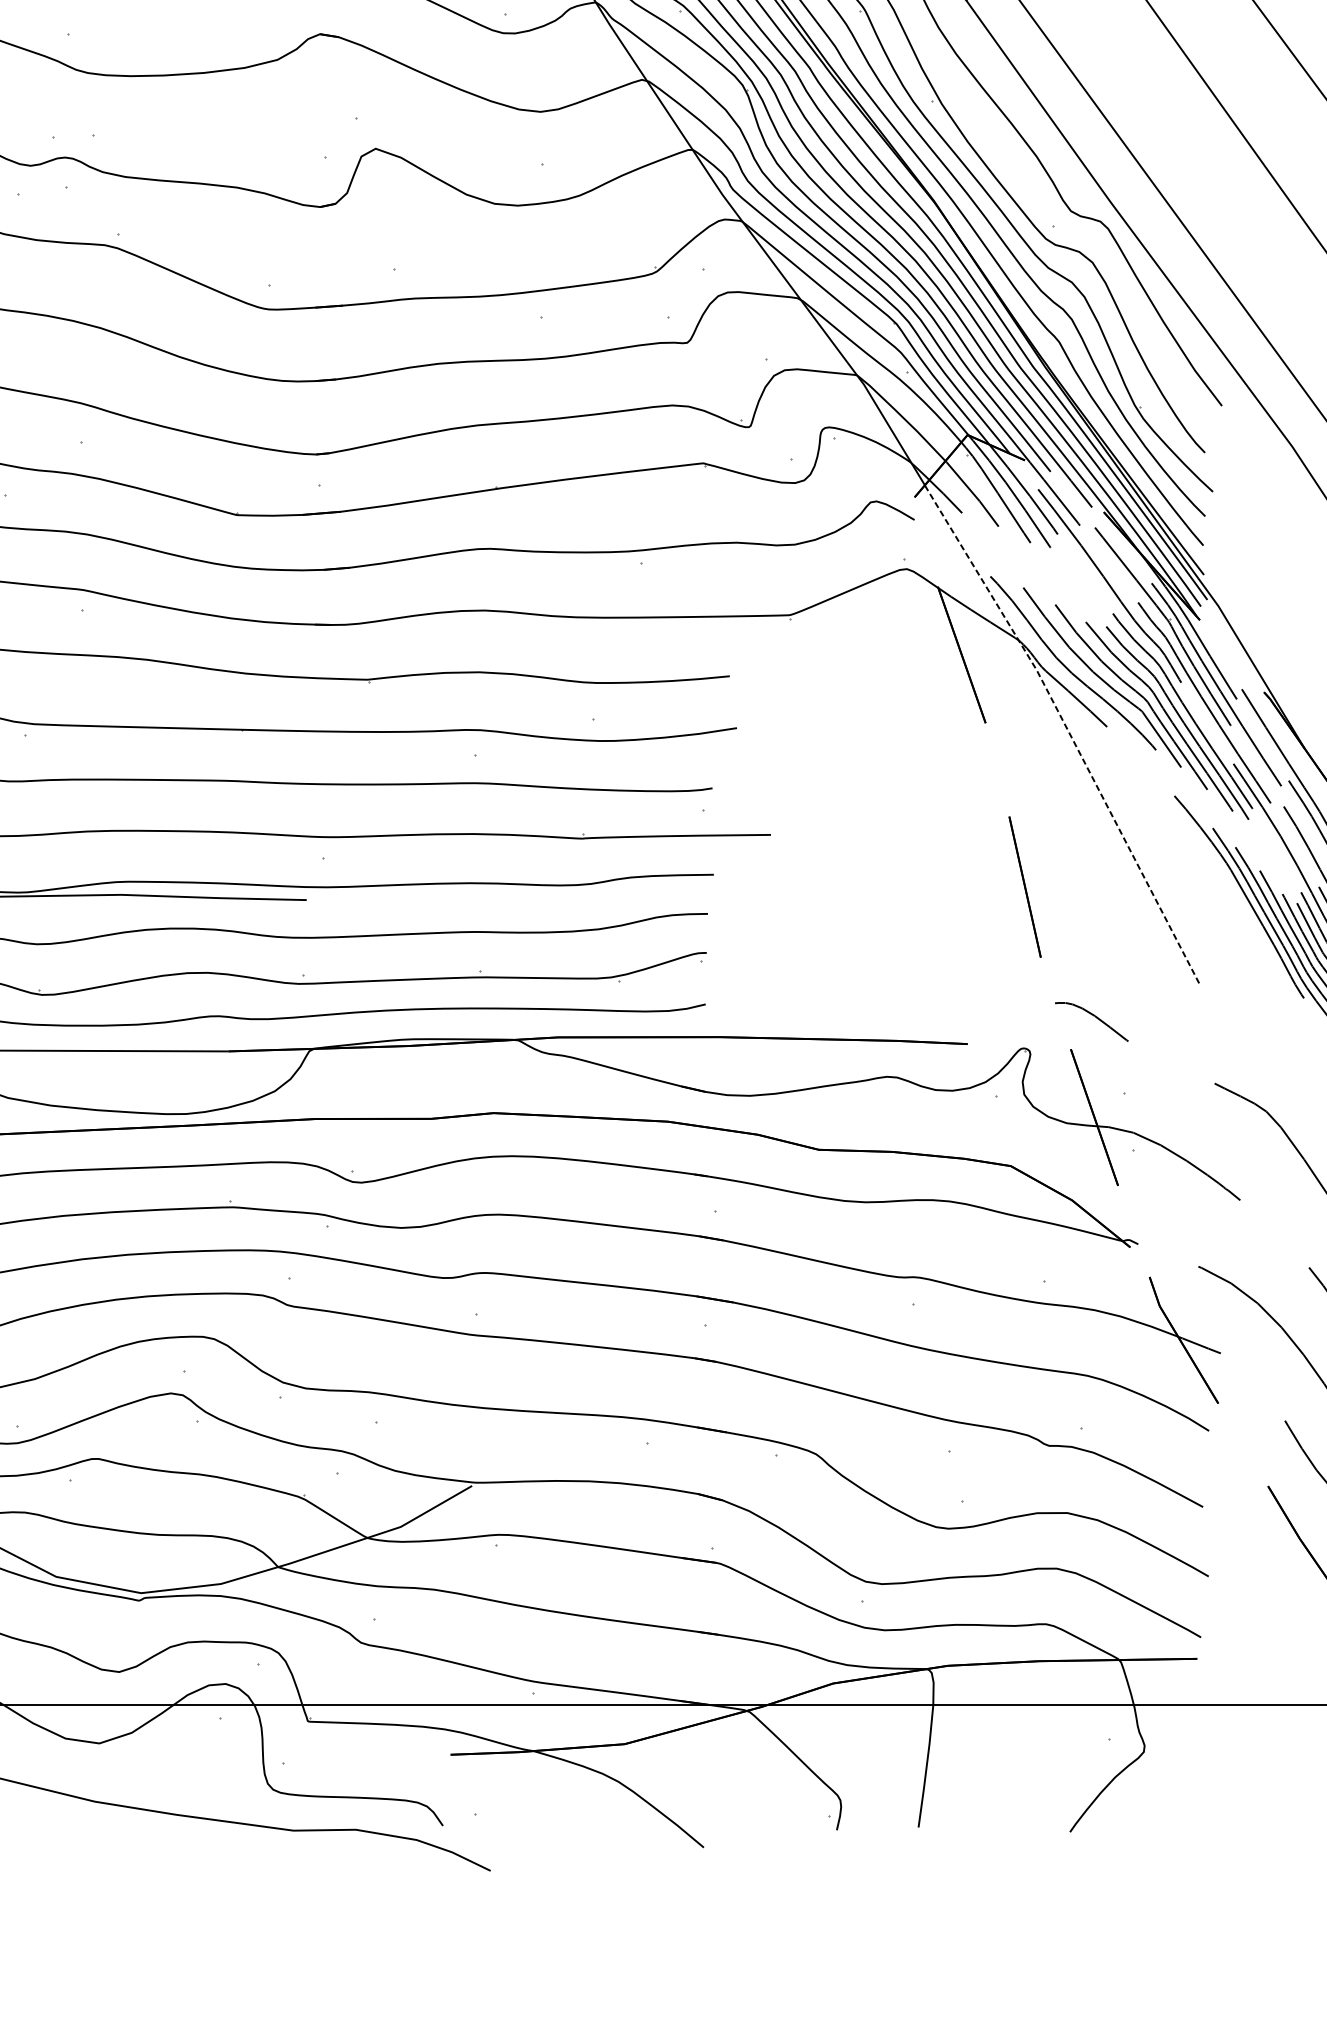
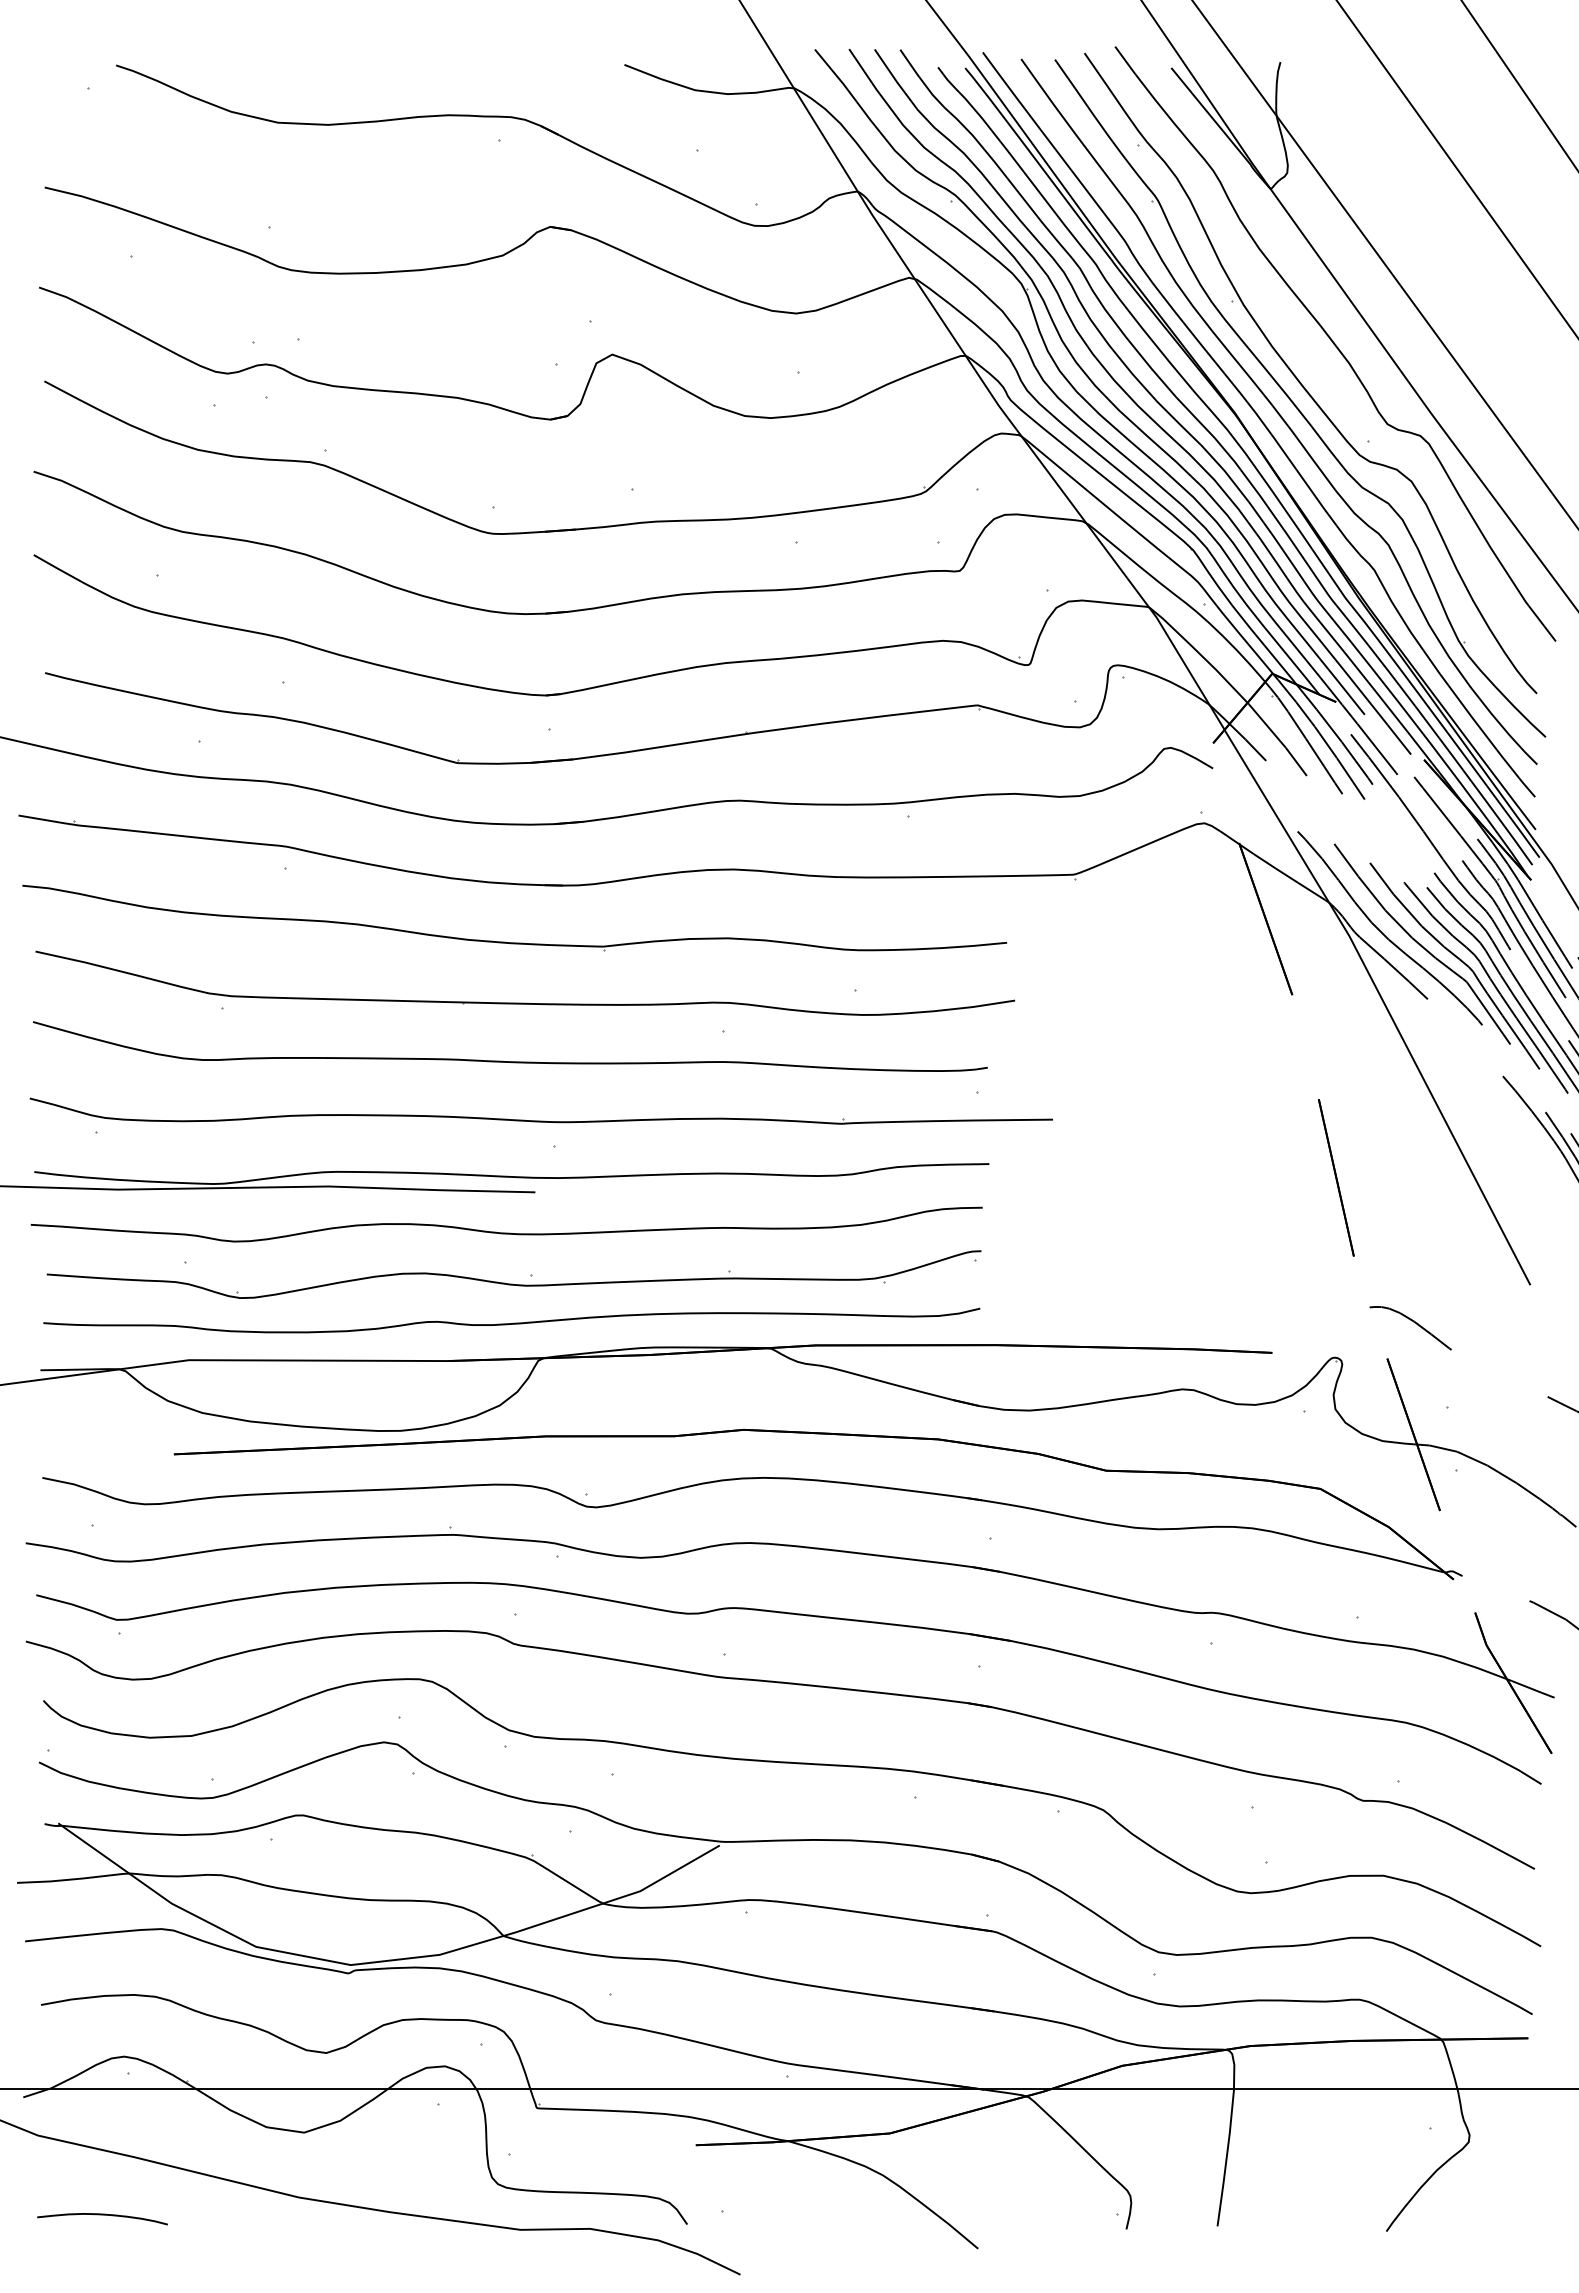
line: (1068, 730) -> (1384, 1003), dashed -> solid

